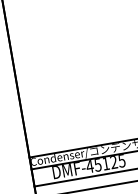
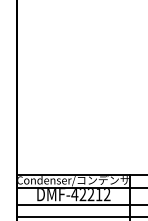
text: (109, 164) -> (94, 195), DMF-45125 -> DMF-42212

